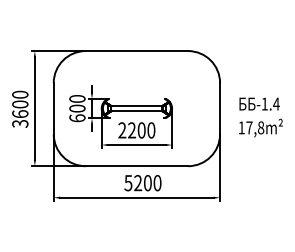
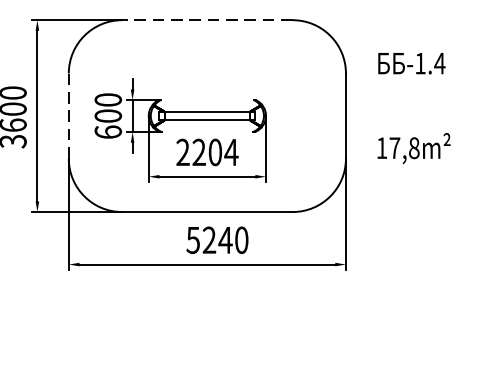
line: (136, 51) -> (206, 20), solid -> dashed
text: (259, 103) -> (411, 62), moved
line: (53, 108) -> (68, 115), solid -> dashed
text: (151, 130) -> (231, 152), 2200 -> 2204
text: (147, 183) -> (225, 240), 5200 -> 5240

